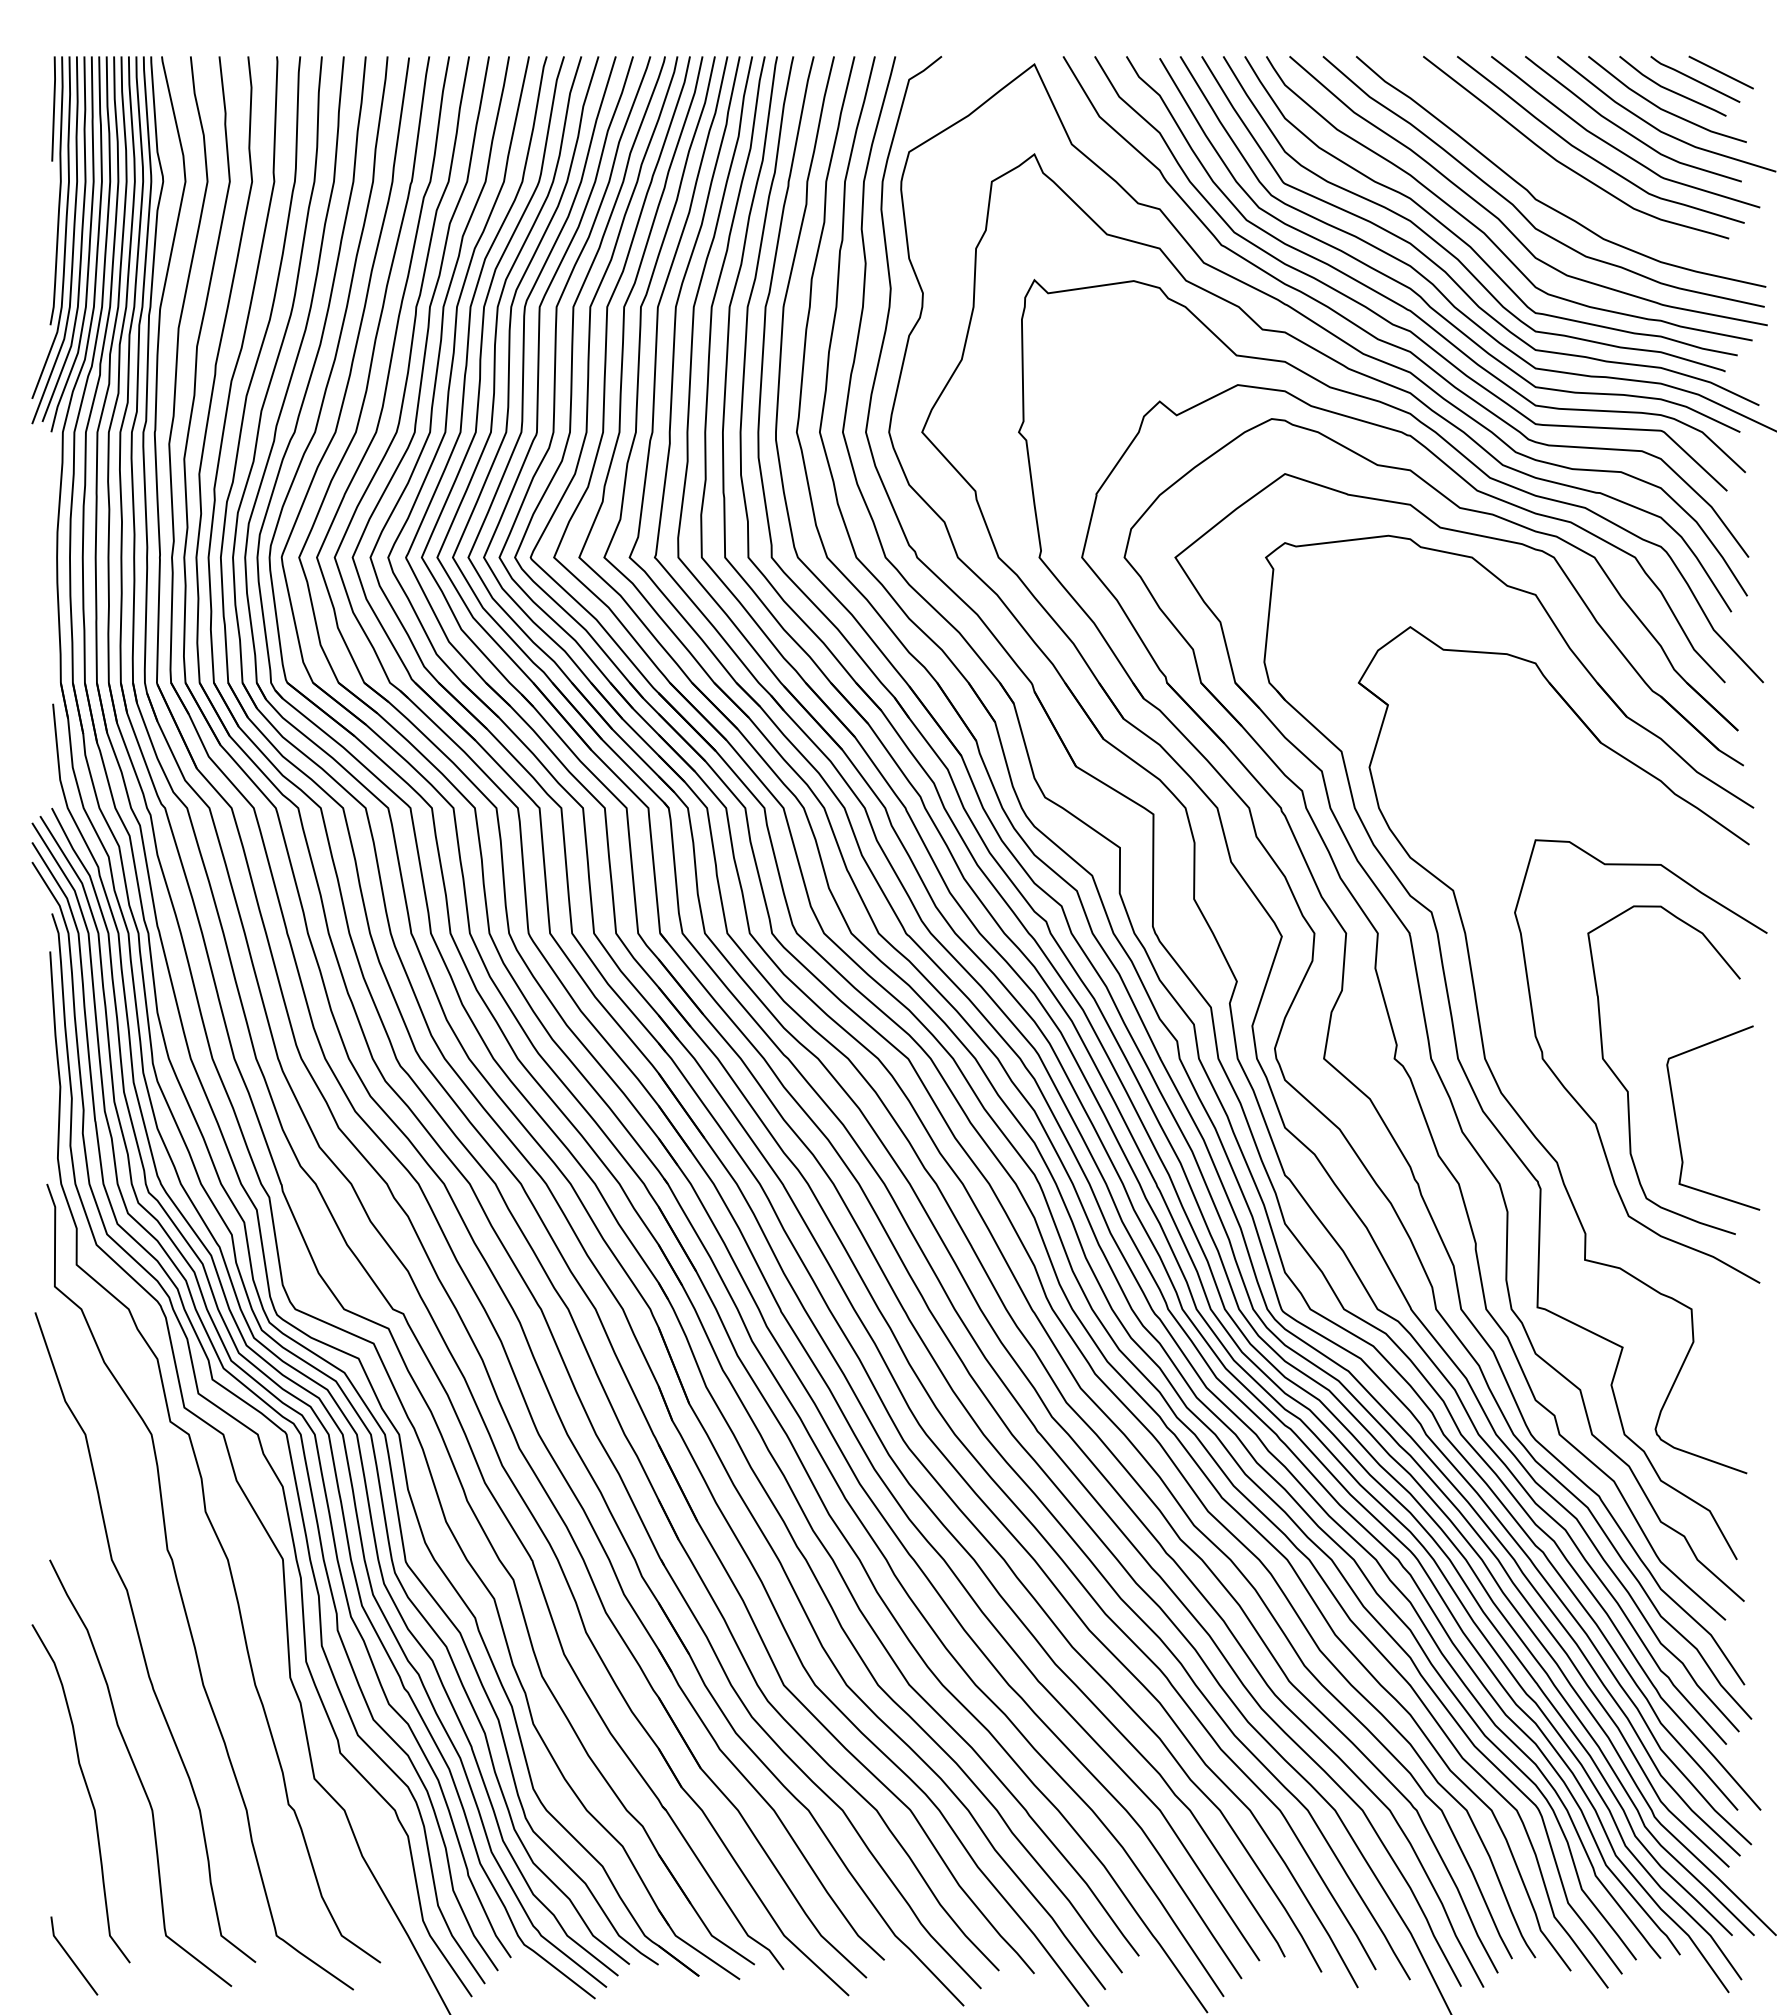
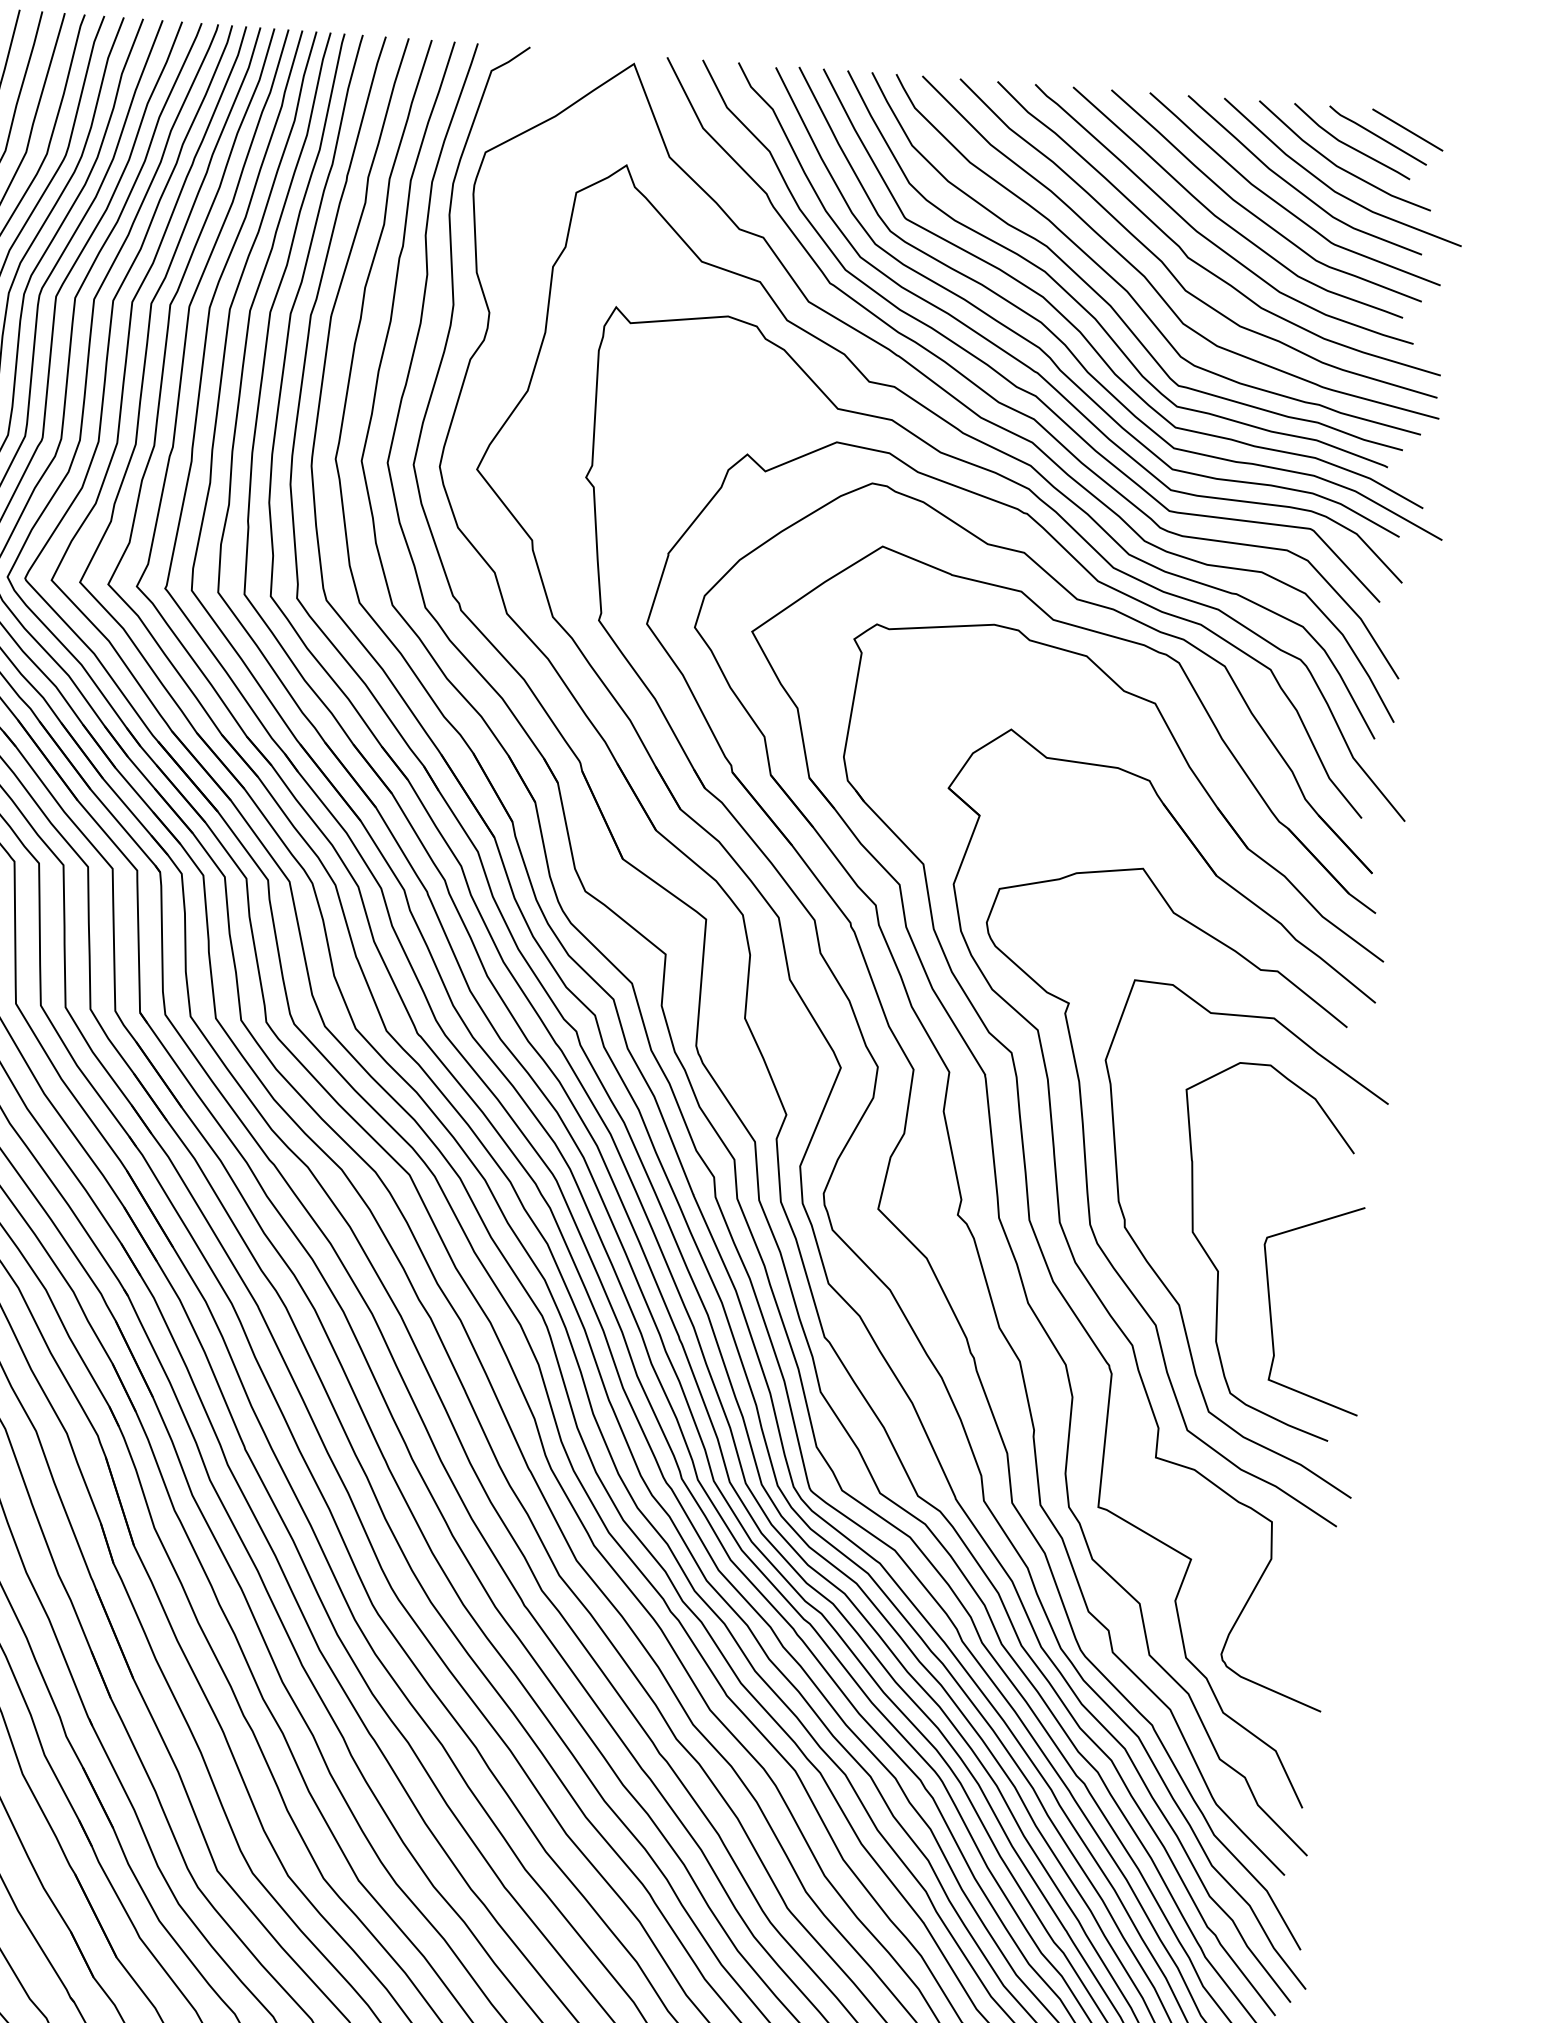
curve: (1551, 180) -> (1207, 237), added
curve: (1509, 1035) -> (1089, 1198), added

